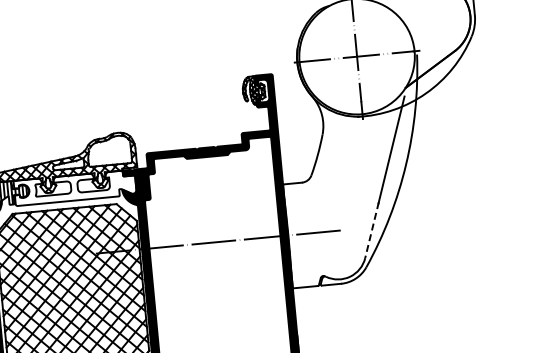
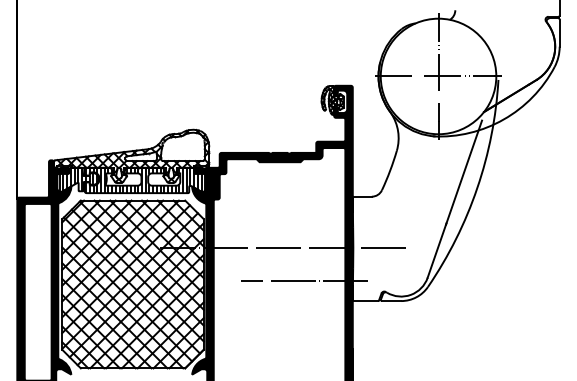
hatch: (75, 187) -> (145, 180), added
line: (372, 230) -> (437, 250), dashed -> solid
line: (242, 273) -> (304, 281), added

